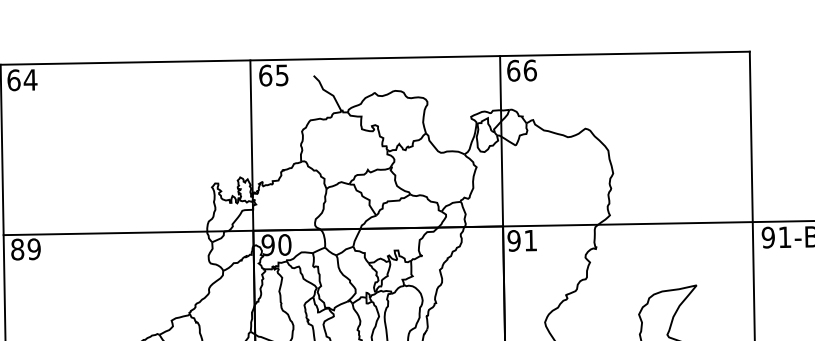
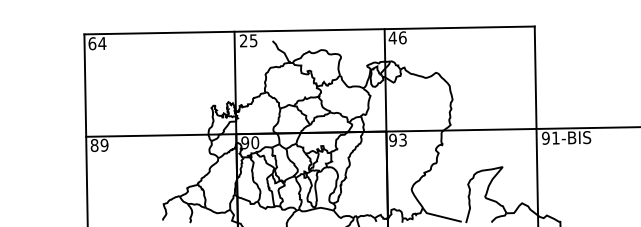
text: (513, 69) -> (392, 37), 66 -> 46
text: (265, 74) -> (243, 40), 65 -> 25
text: (529, 239) -> (402, 139), 91 -> 93

